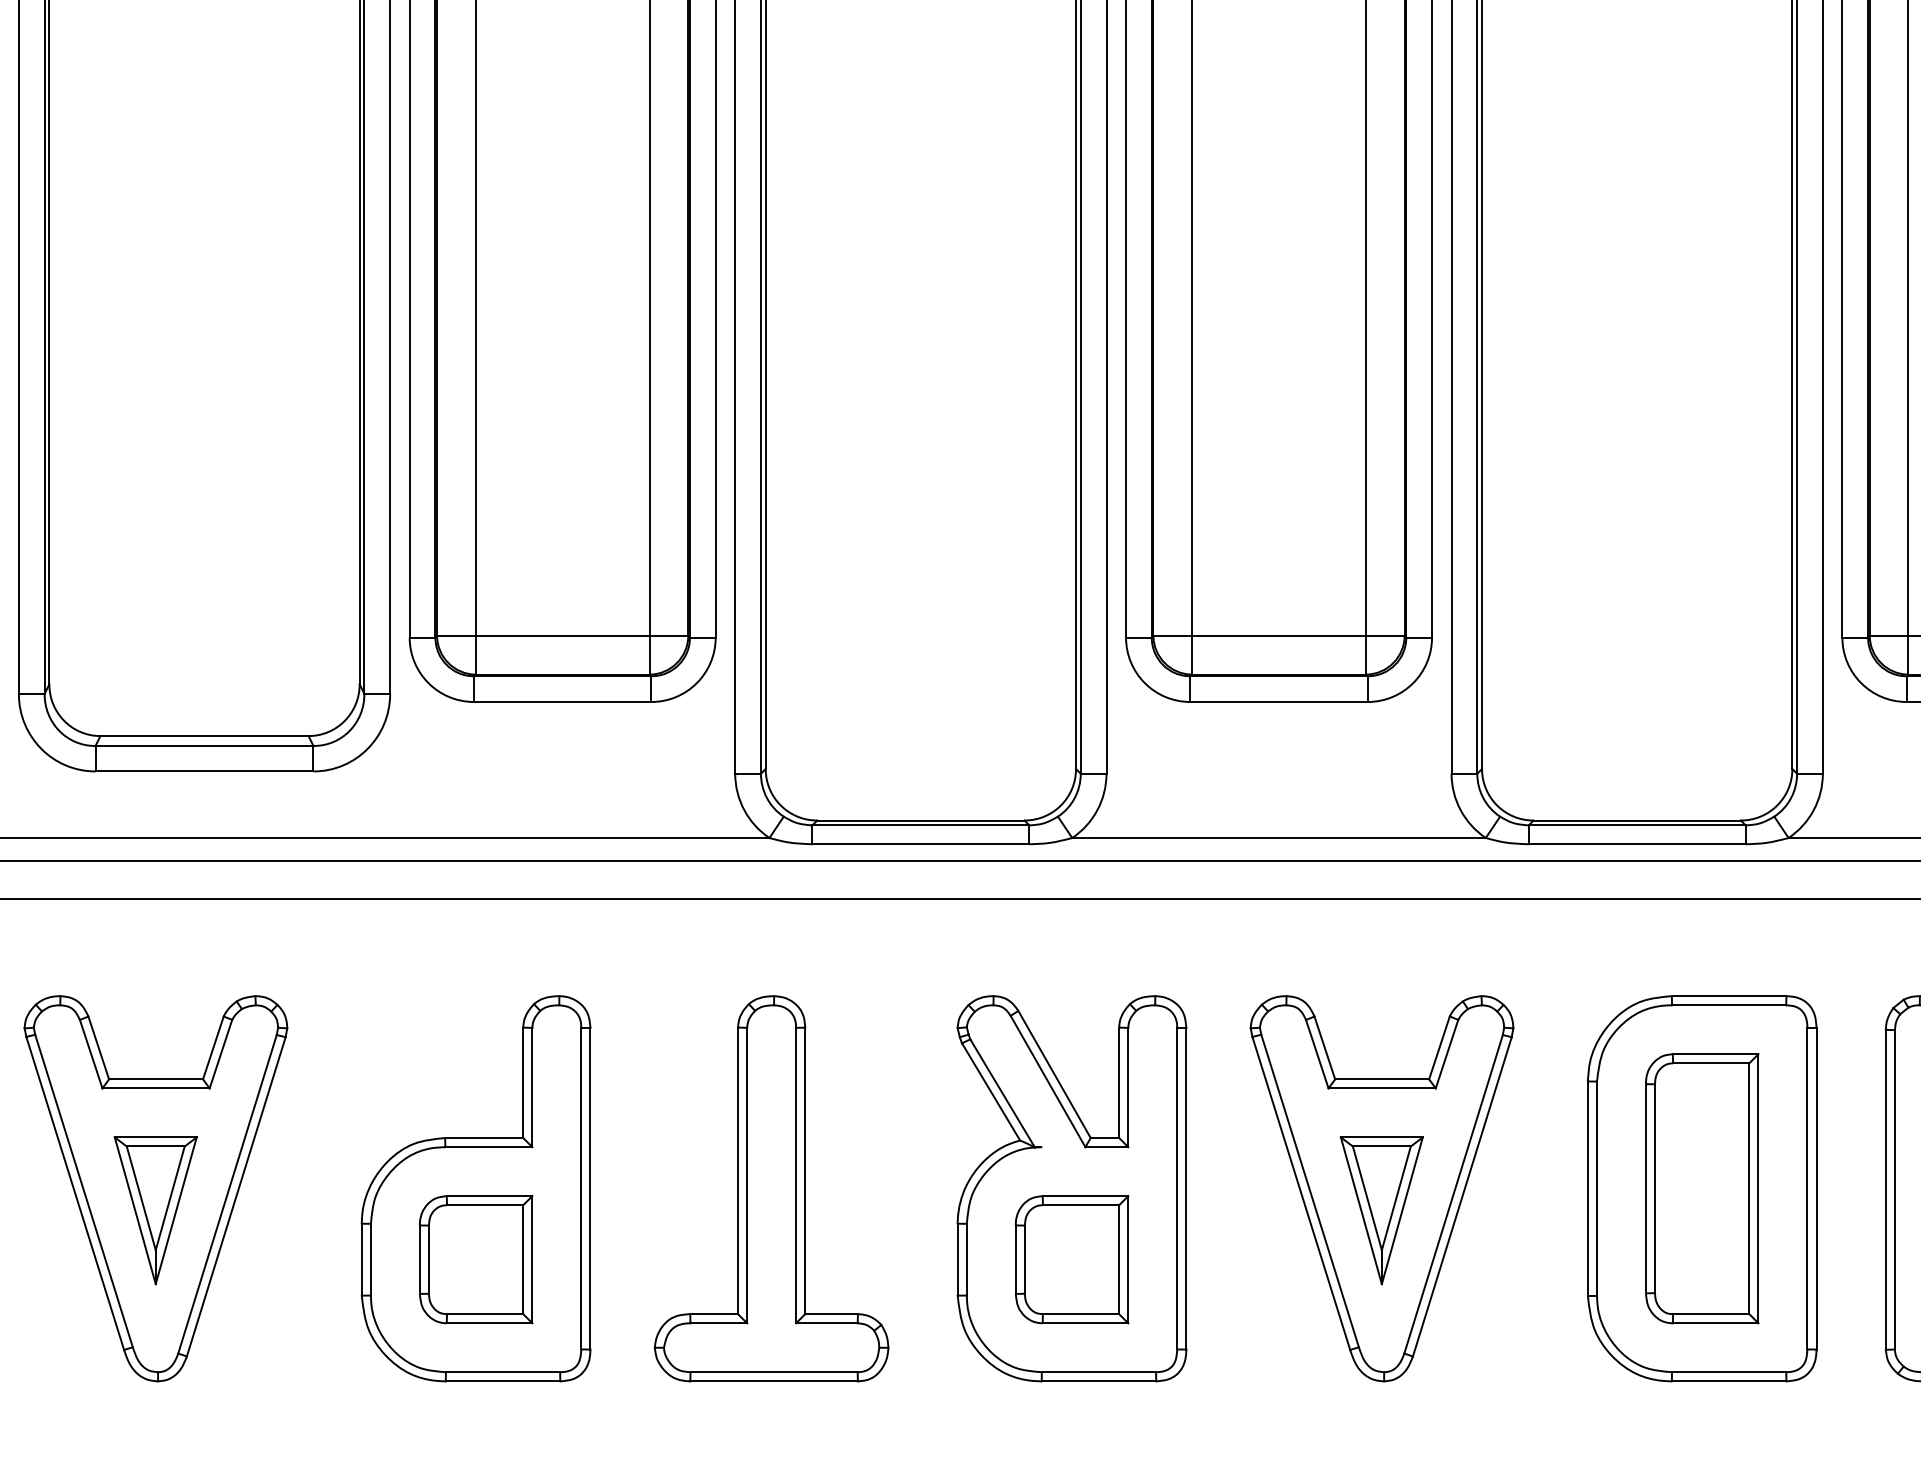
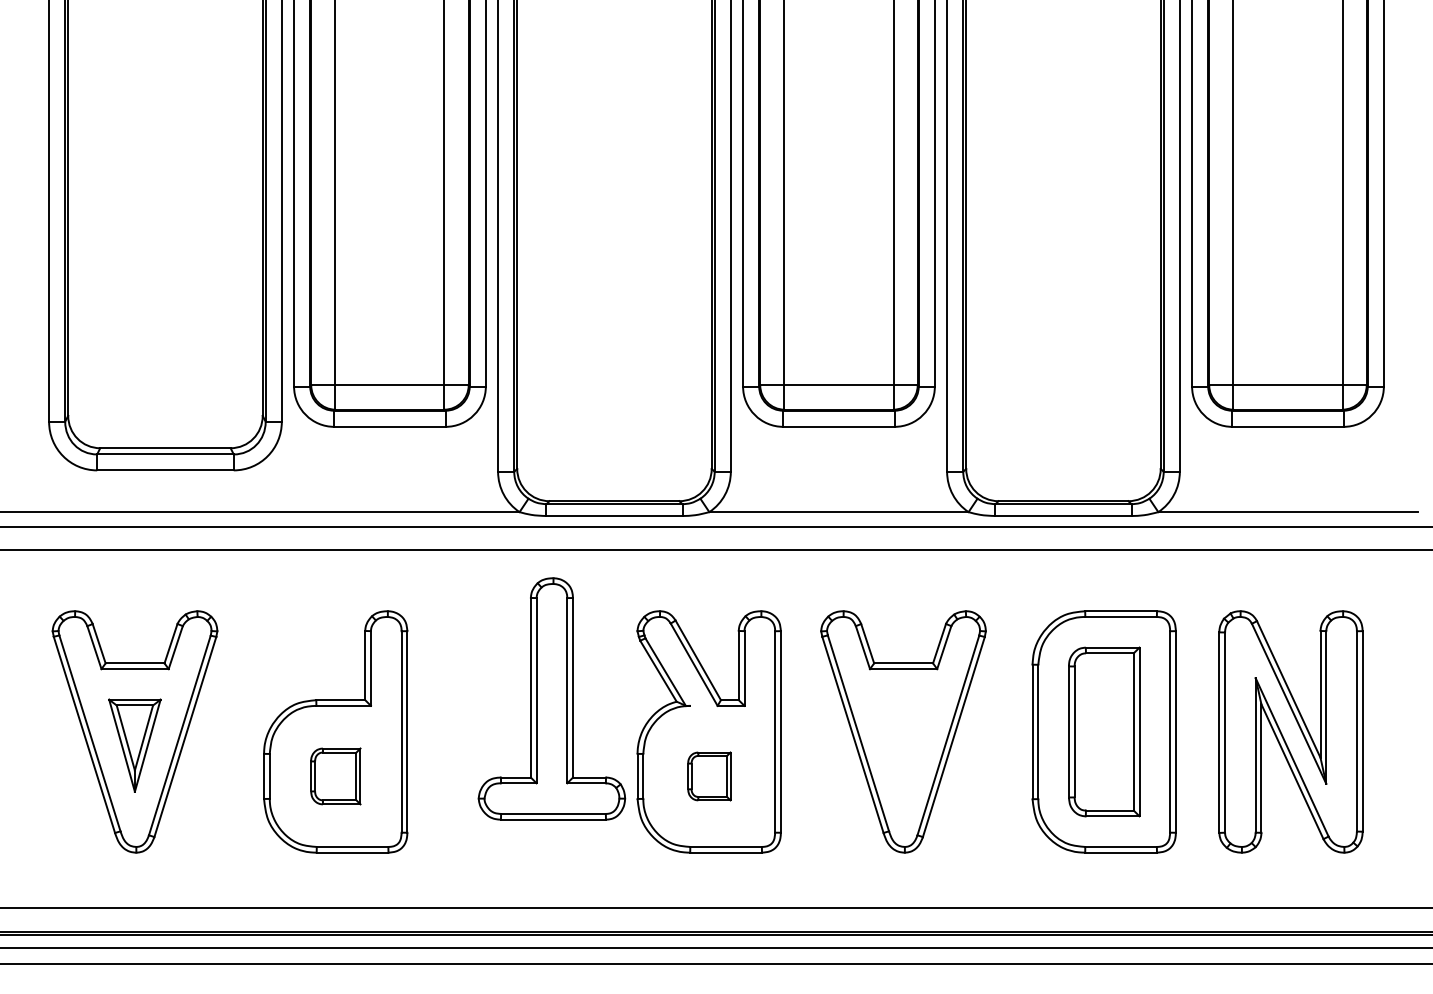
part: (770, 1188) -> (551, 698), moved
part: (1381, 1210) -> (903, 745), removed
part: (475, 1259) -> (335, 776), size x0.7
part: (1072, 1259) -> (709, 776), size x0.6

